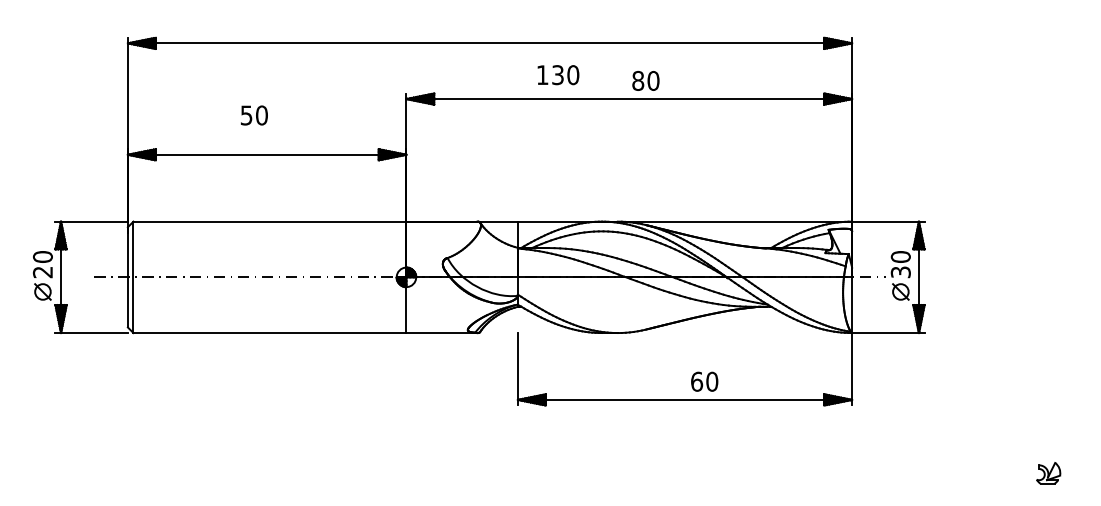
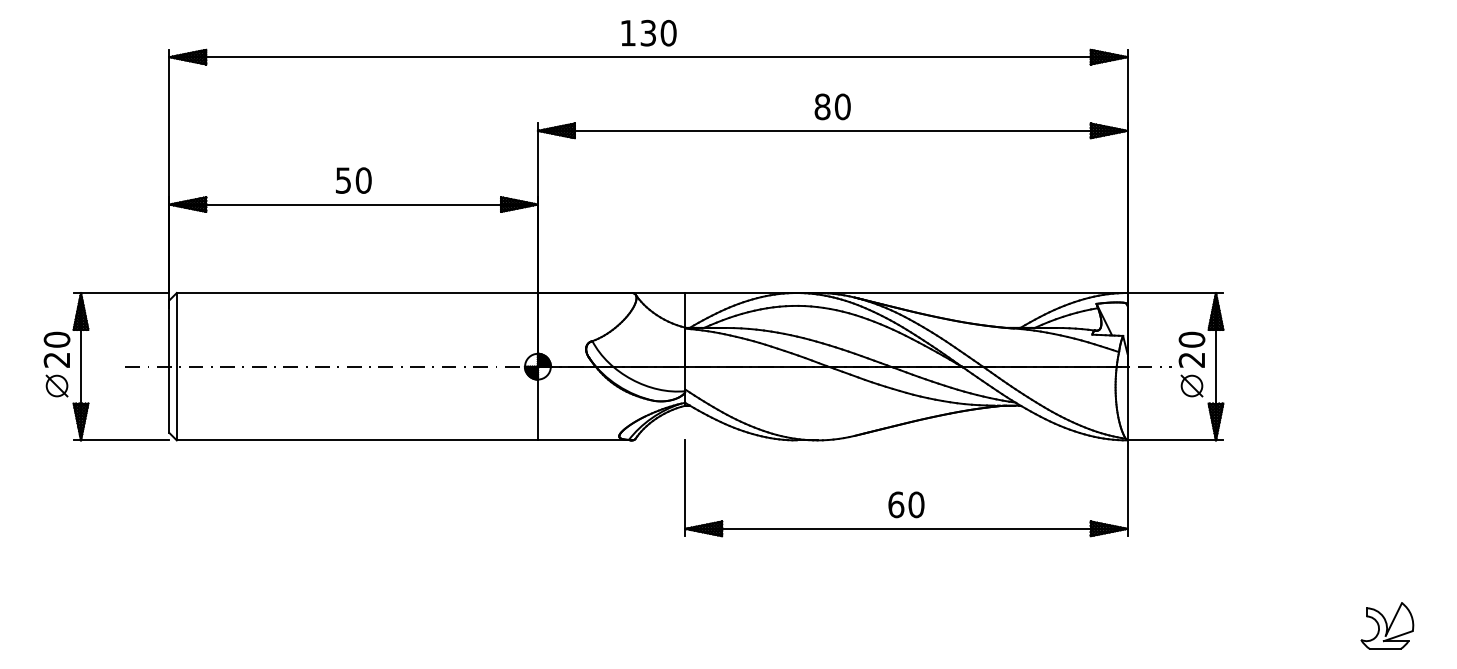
text: (558, 74) -> (648, 32), moved
text: (645, 80) -> (832, 106), moved
text: (254, 115) -> (353, 180), moved
text: (901, 271) -> (1192, 359), 30 -> 20
text: (704, 381) -> (906, 504), moved
part: (1048, 472) -> (1387, 625), size x1.67

